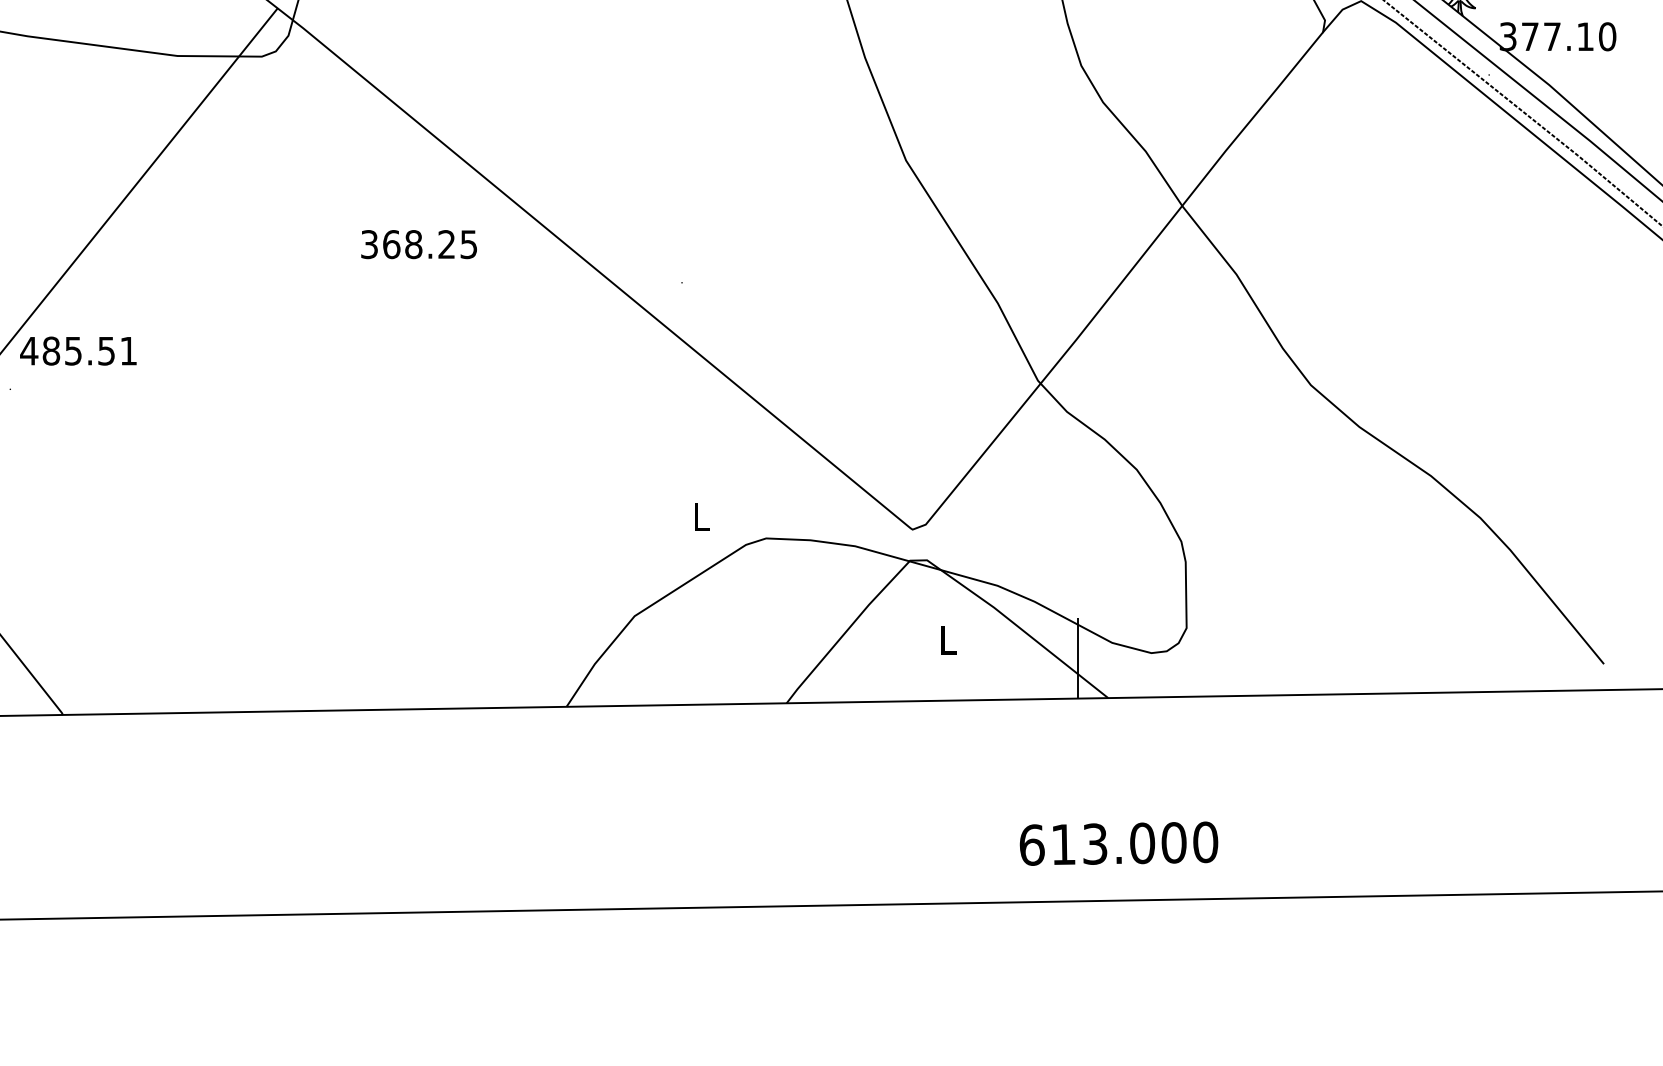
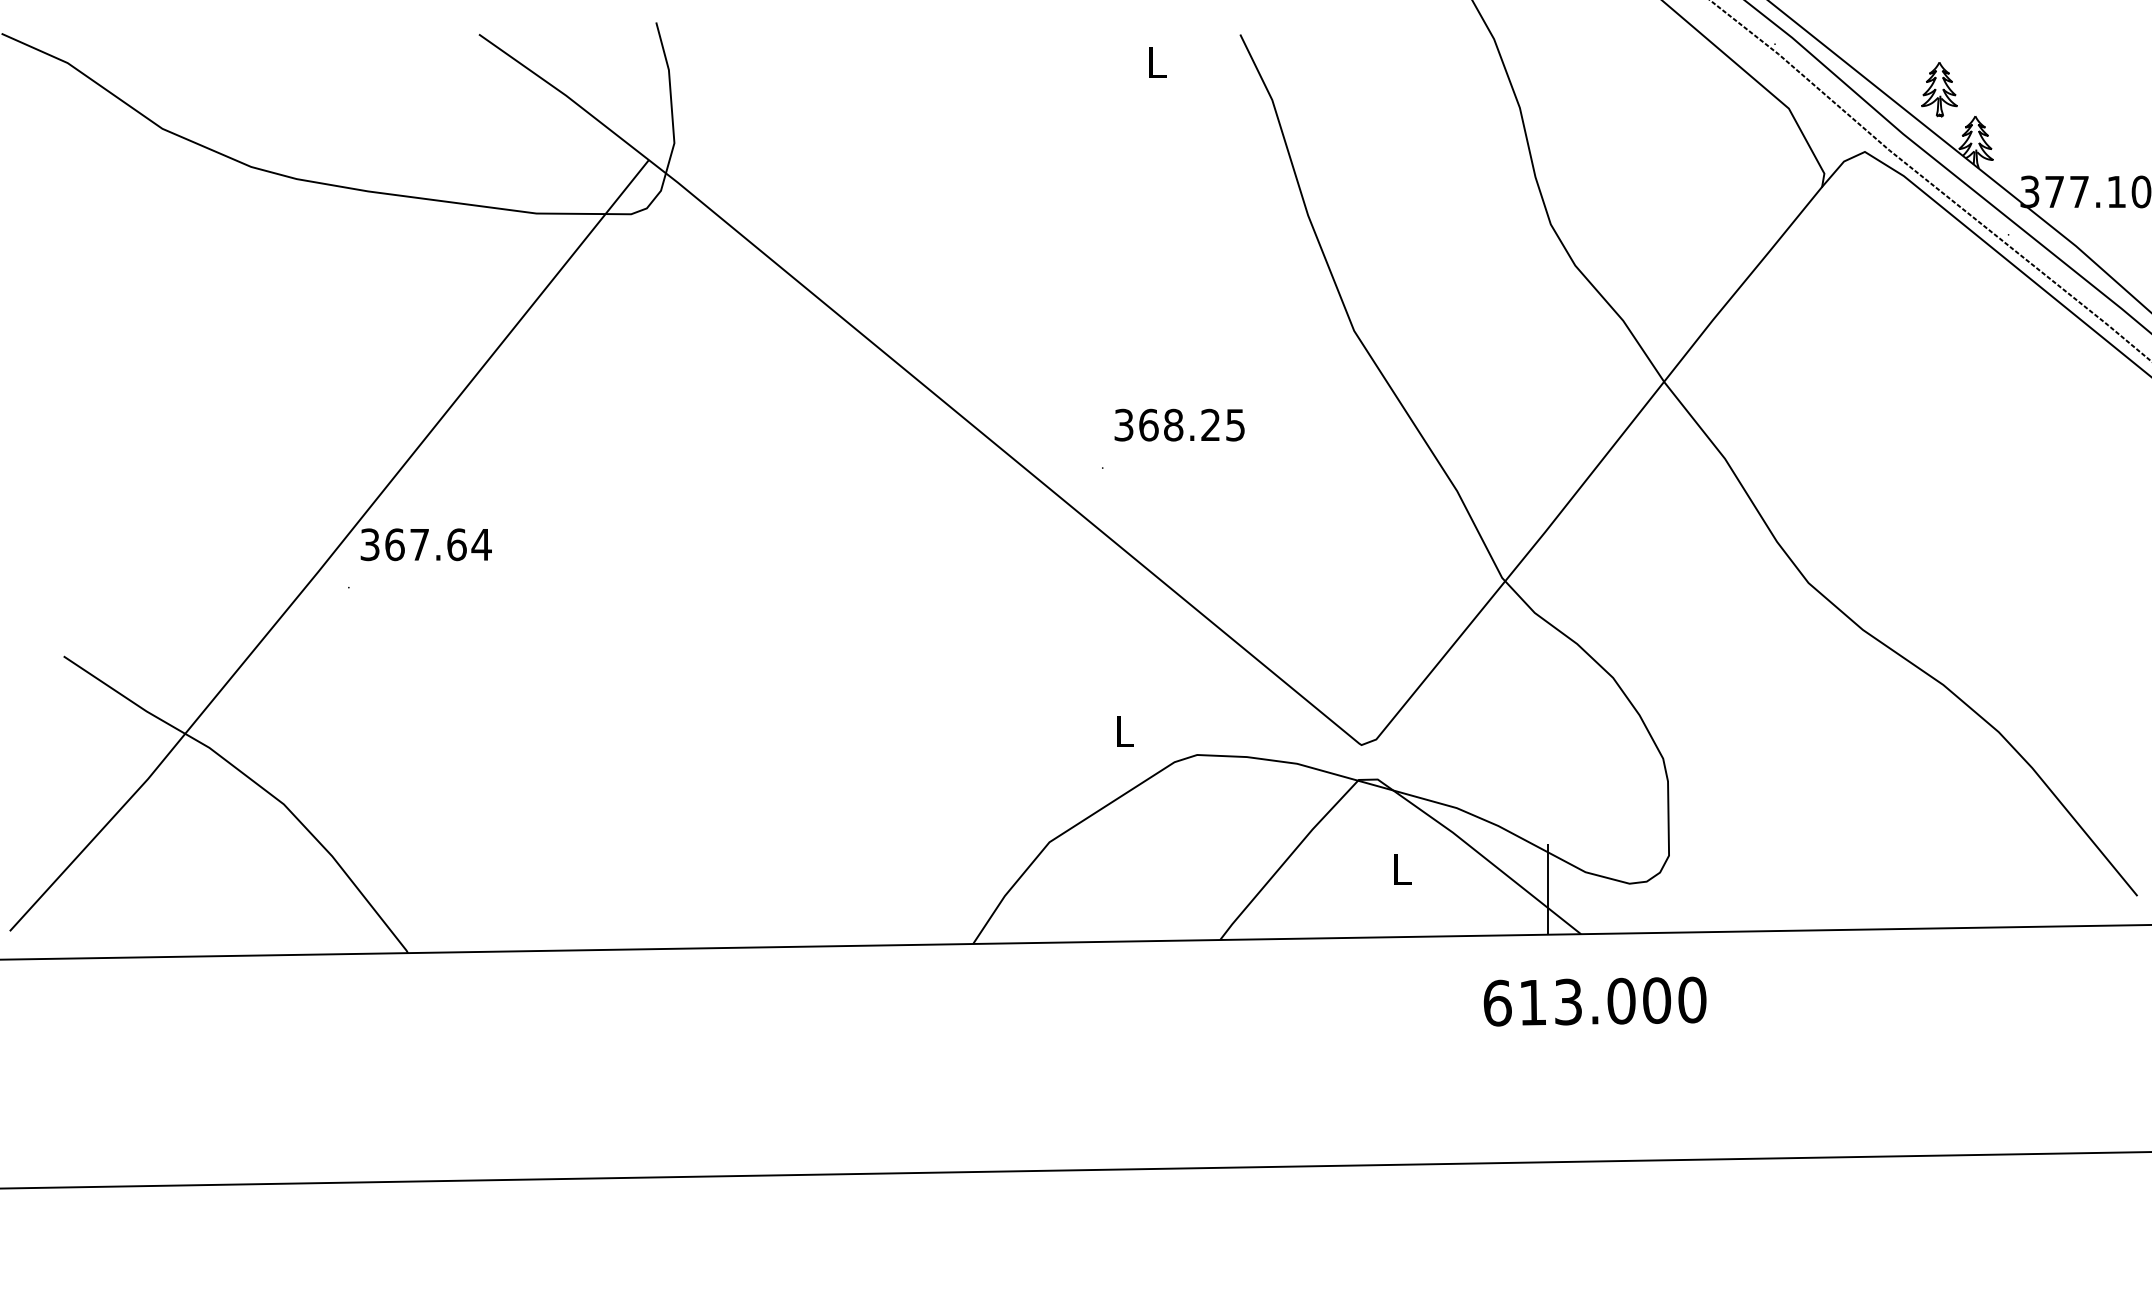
text: (419, 243) -> (1179, 424), moved
text: (78, 350) -> (425, 544), 485.51 -> 367.64
text: (1118, 843) -> (1594, 1001), moved

